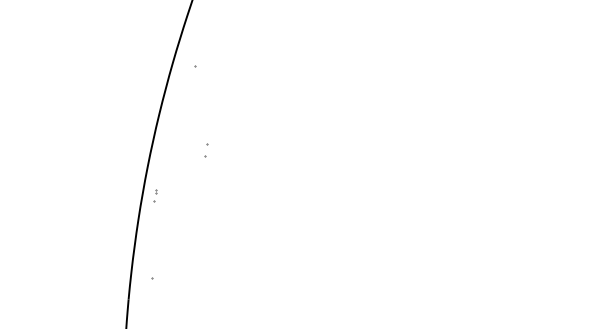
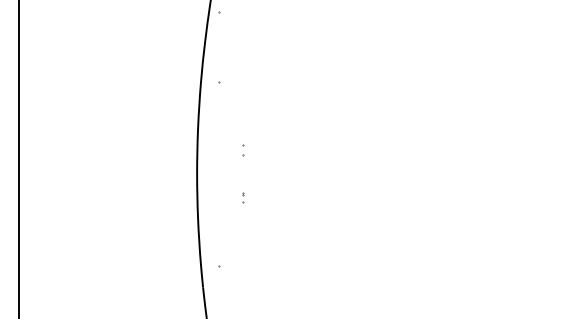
part: (155, 195) -> (243, 197), moved

